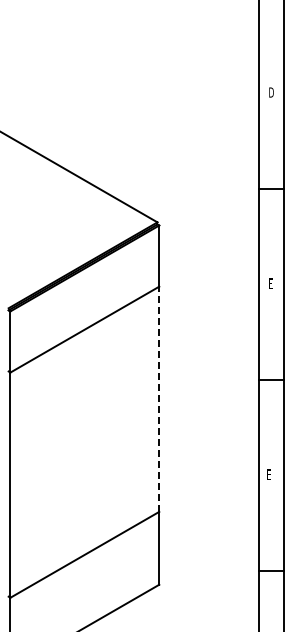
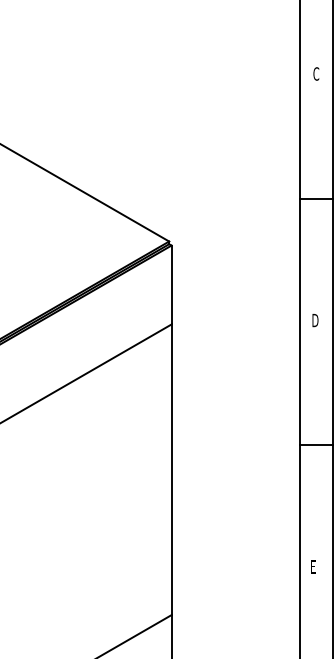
text: (271, 92) -> (316, 73), D -> C
text: (270, 283) -> (315, 320), E -> D
line: (159, 399) -> (171, 470), dashed -> solid

